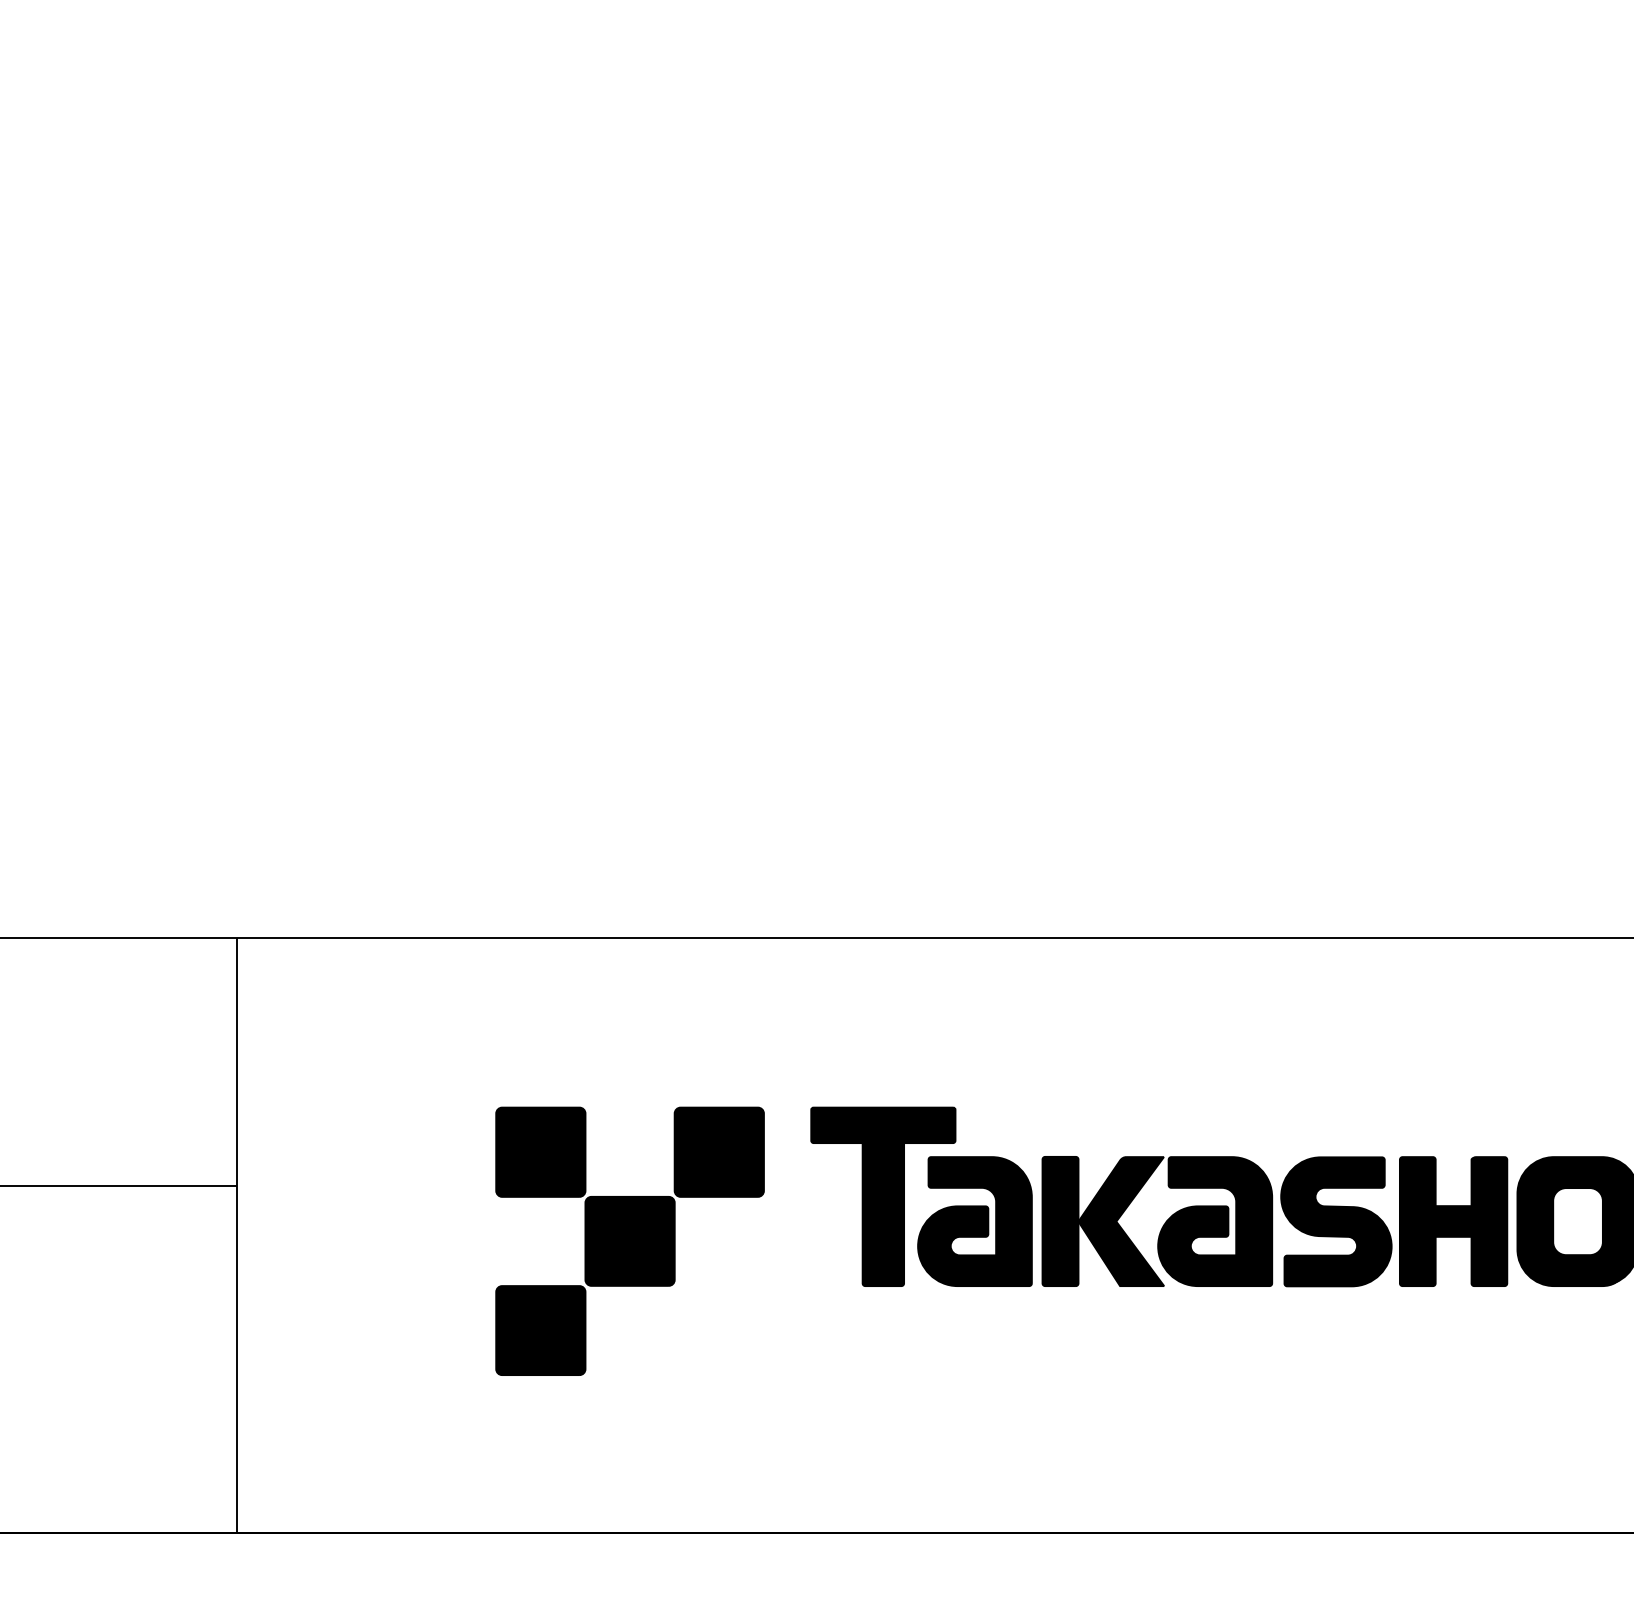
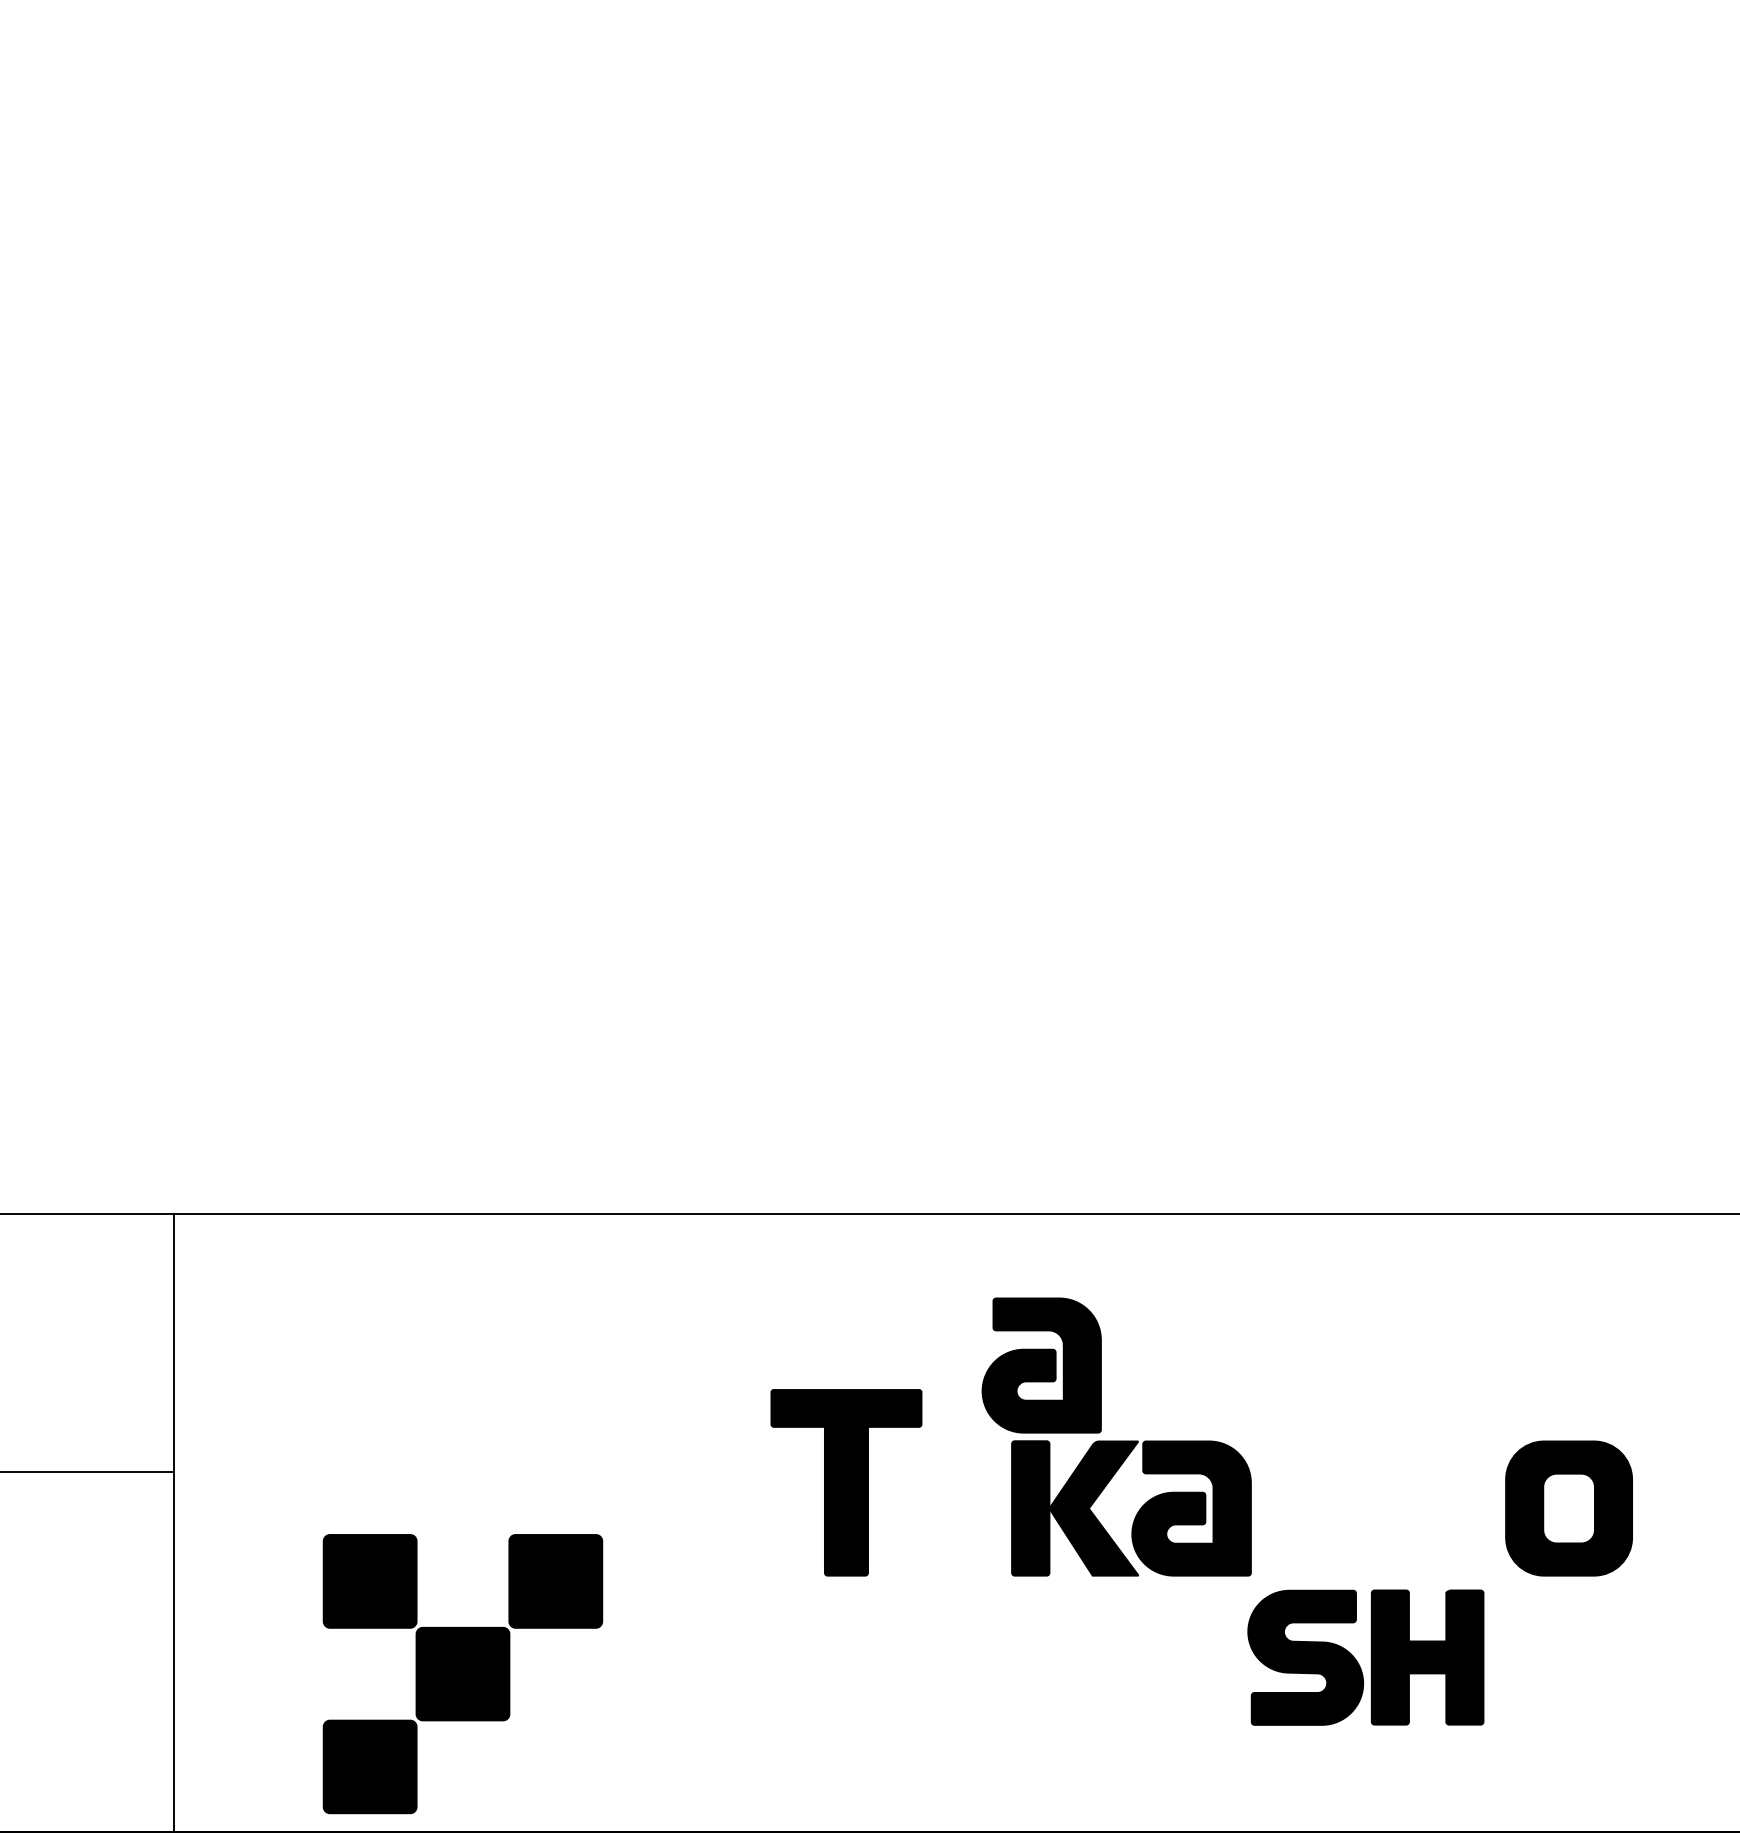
part: (974, 1221) -> (1041, 1365), moved
part: (1393, 1221) -> (1365, 1657), moved
part: (629, 1241) -> (462, 1674), moved

